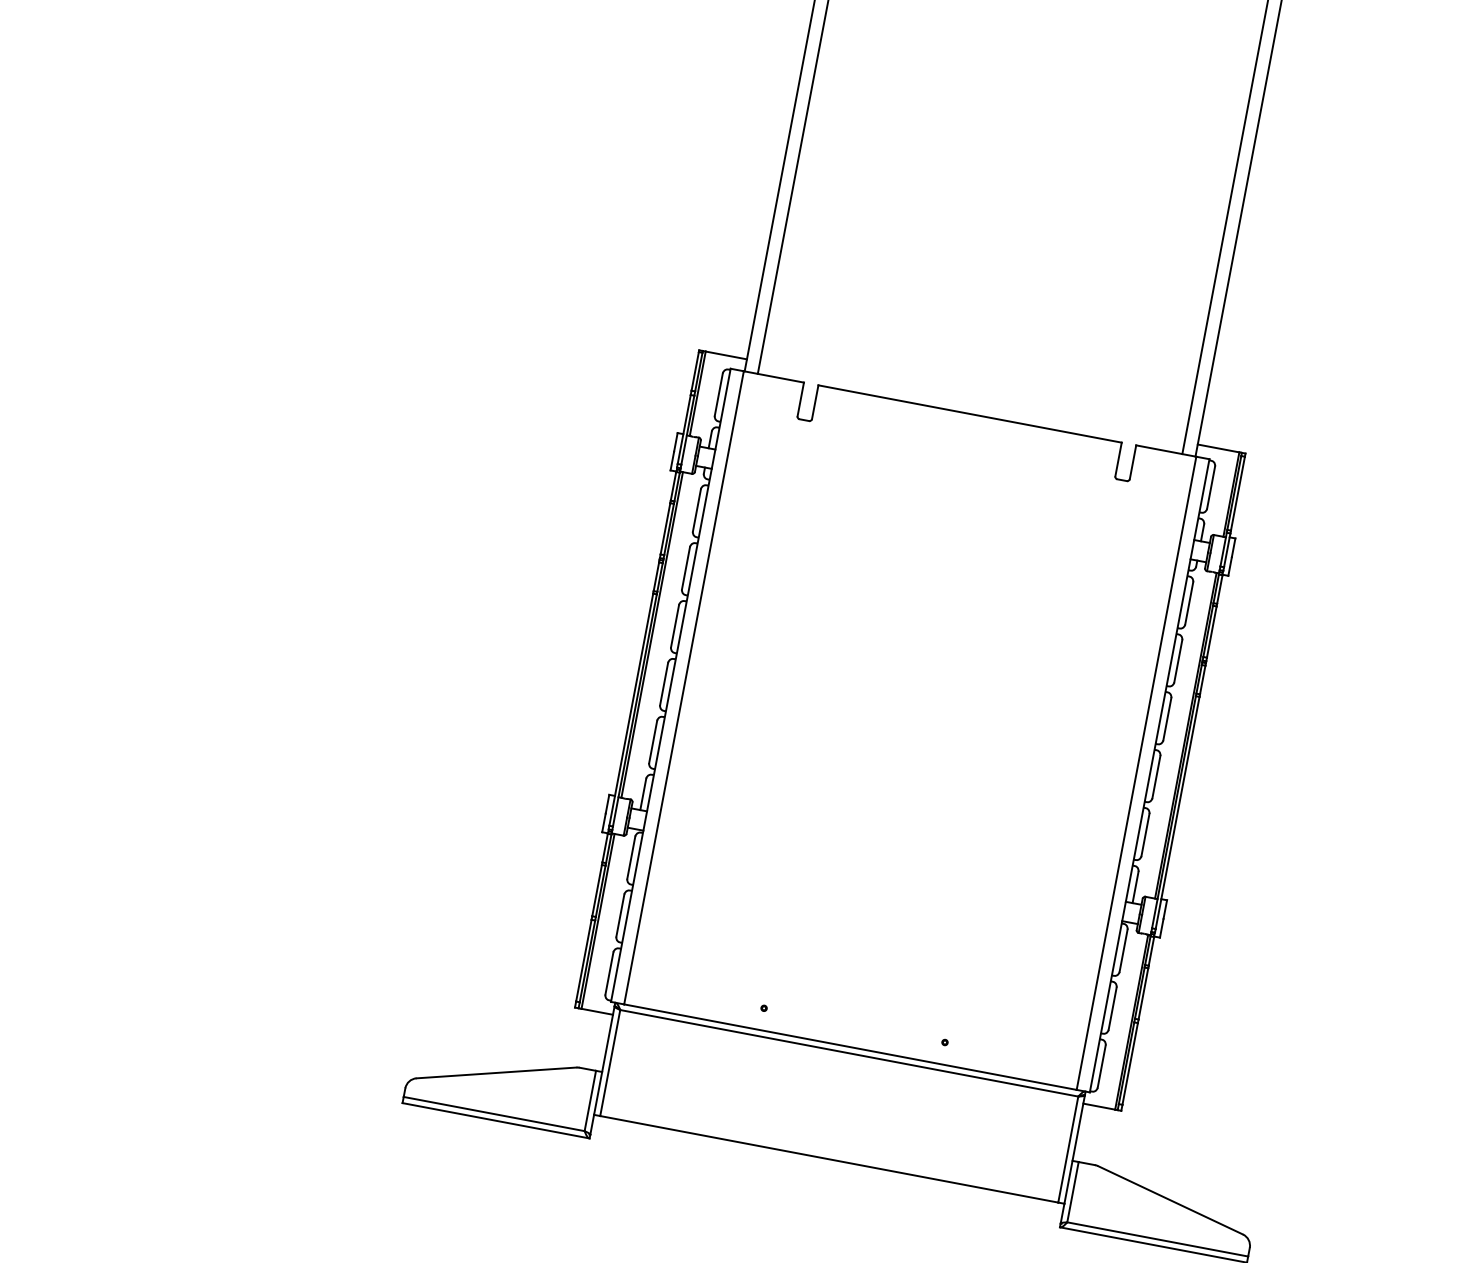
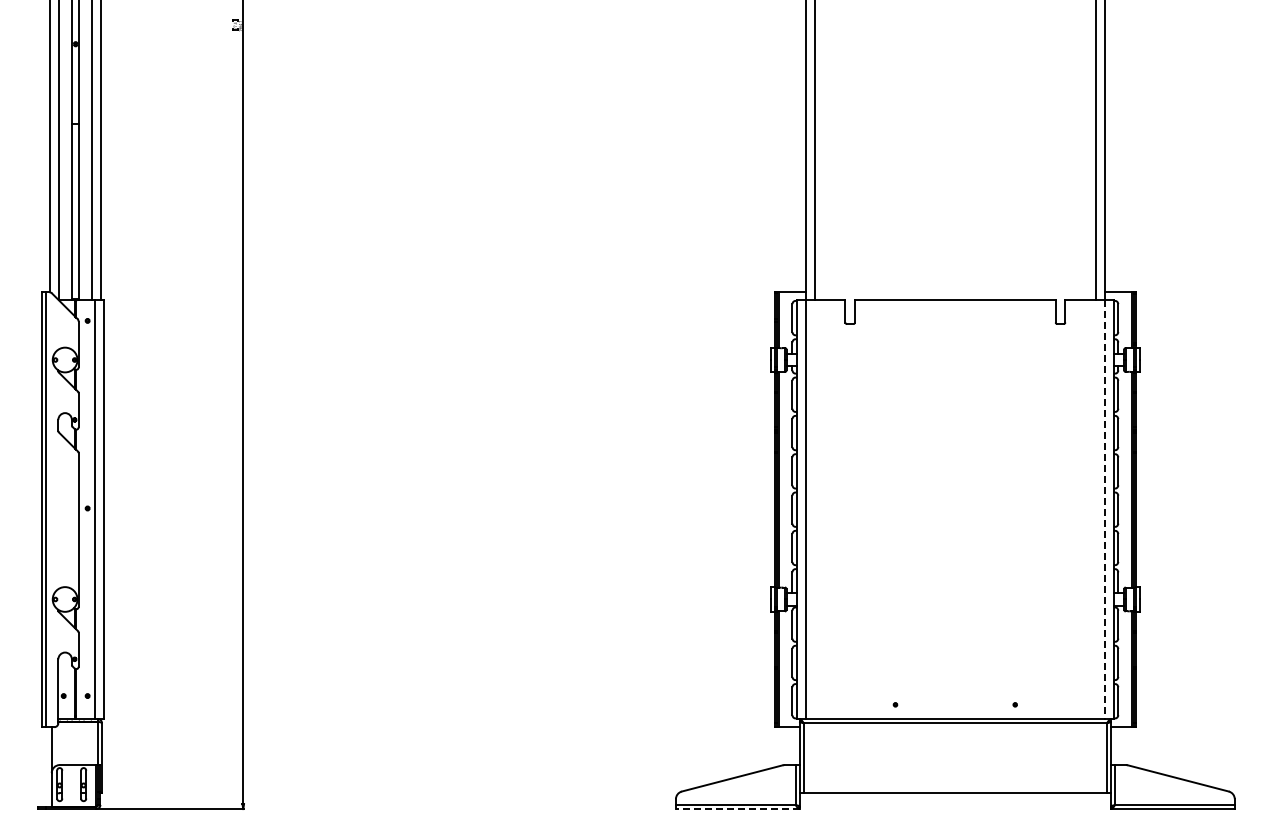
line: (1137, 773) -> (1105, 509), solid -> dashed
line: (495, 1121) -> (737, 809), solid -> dashed

